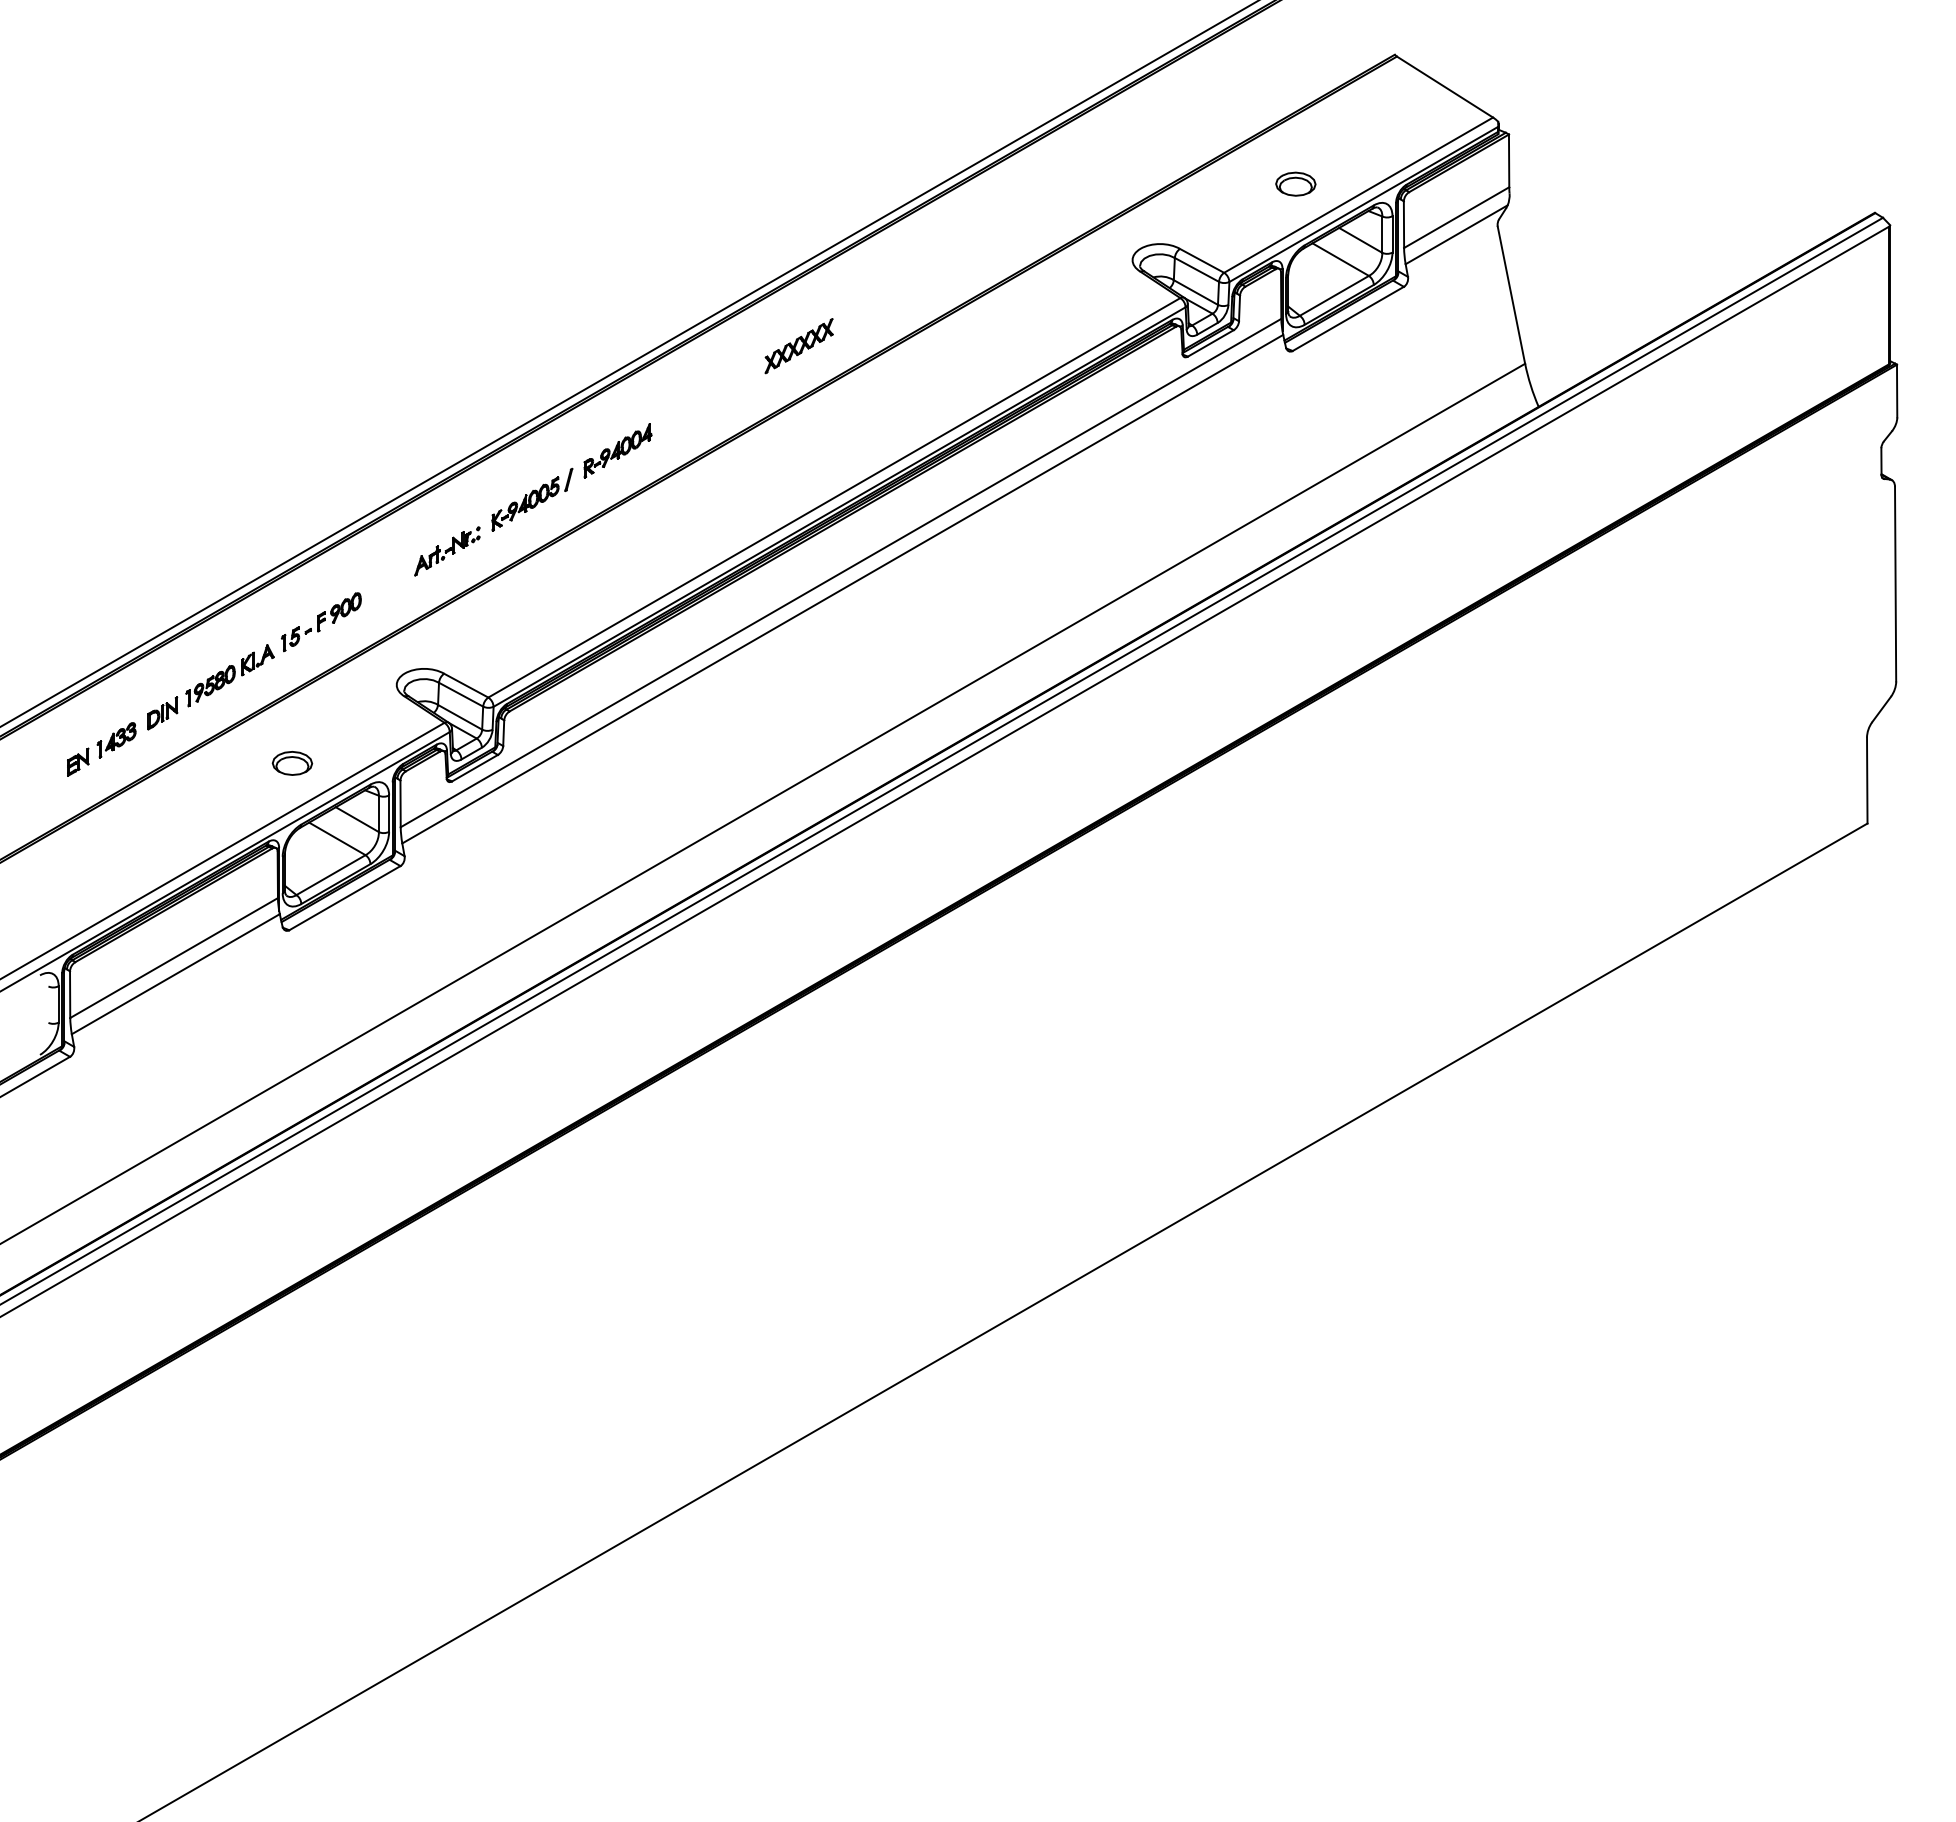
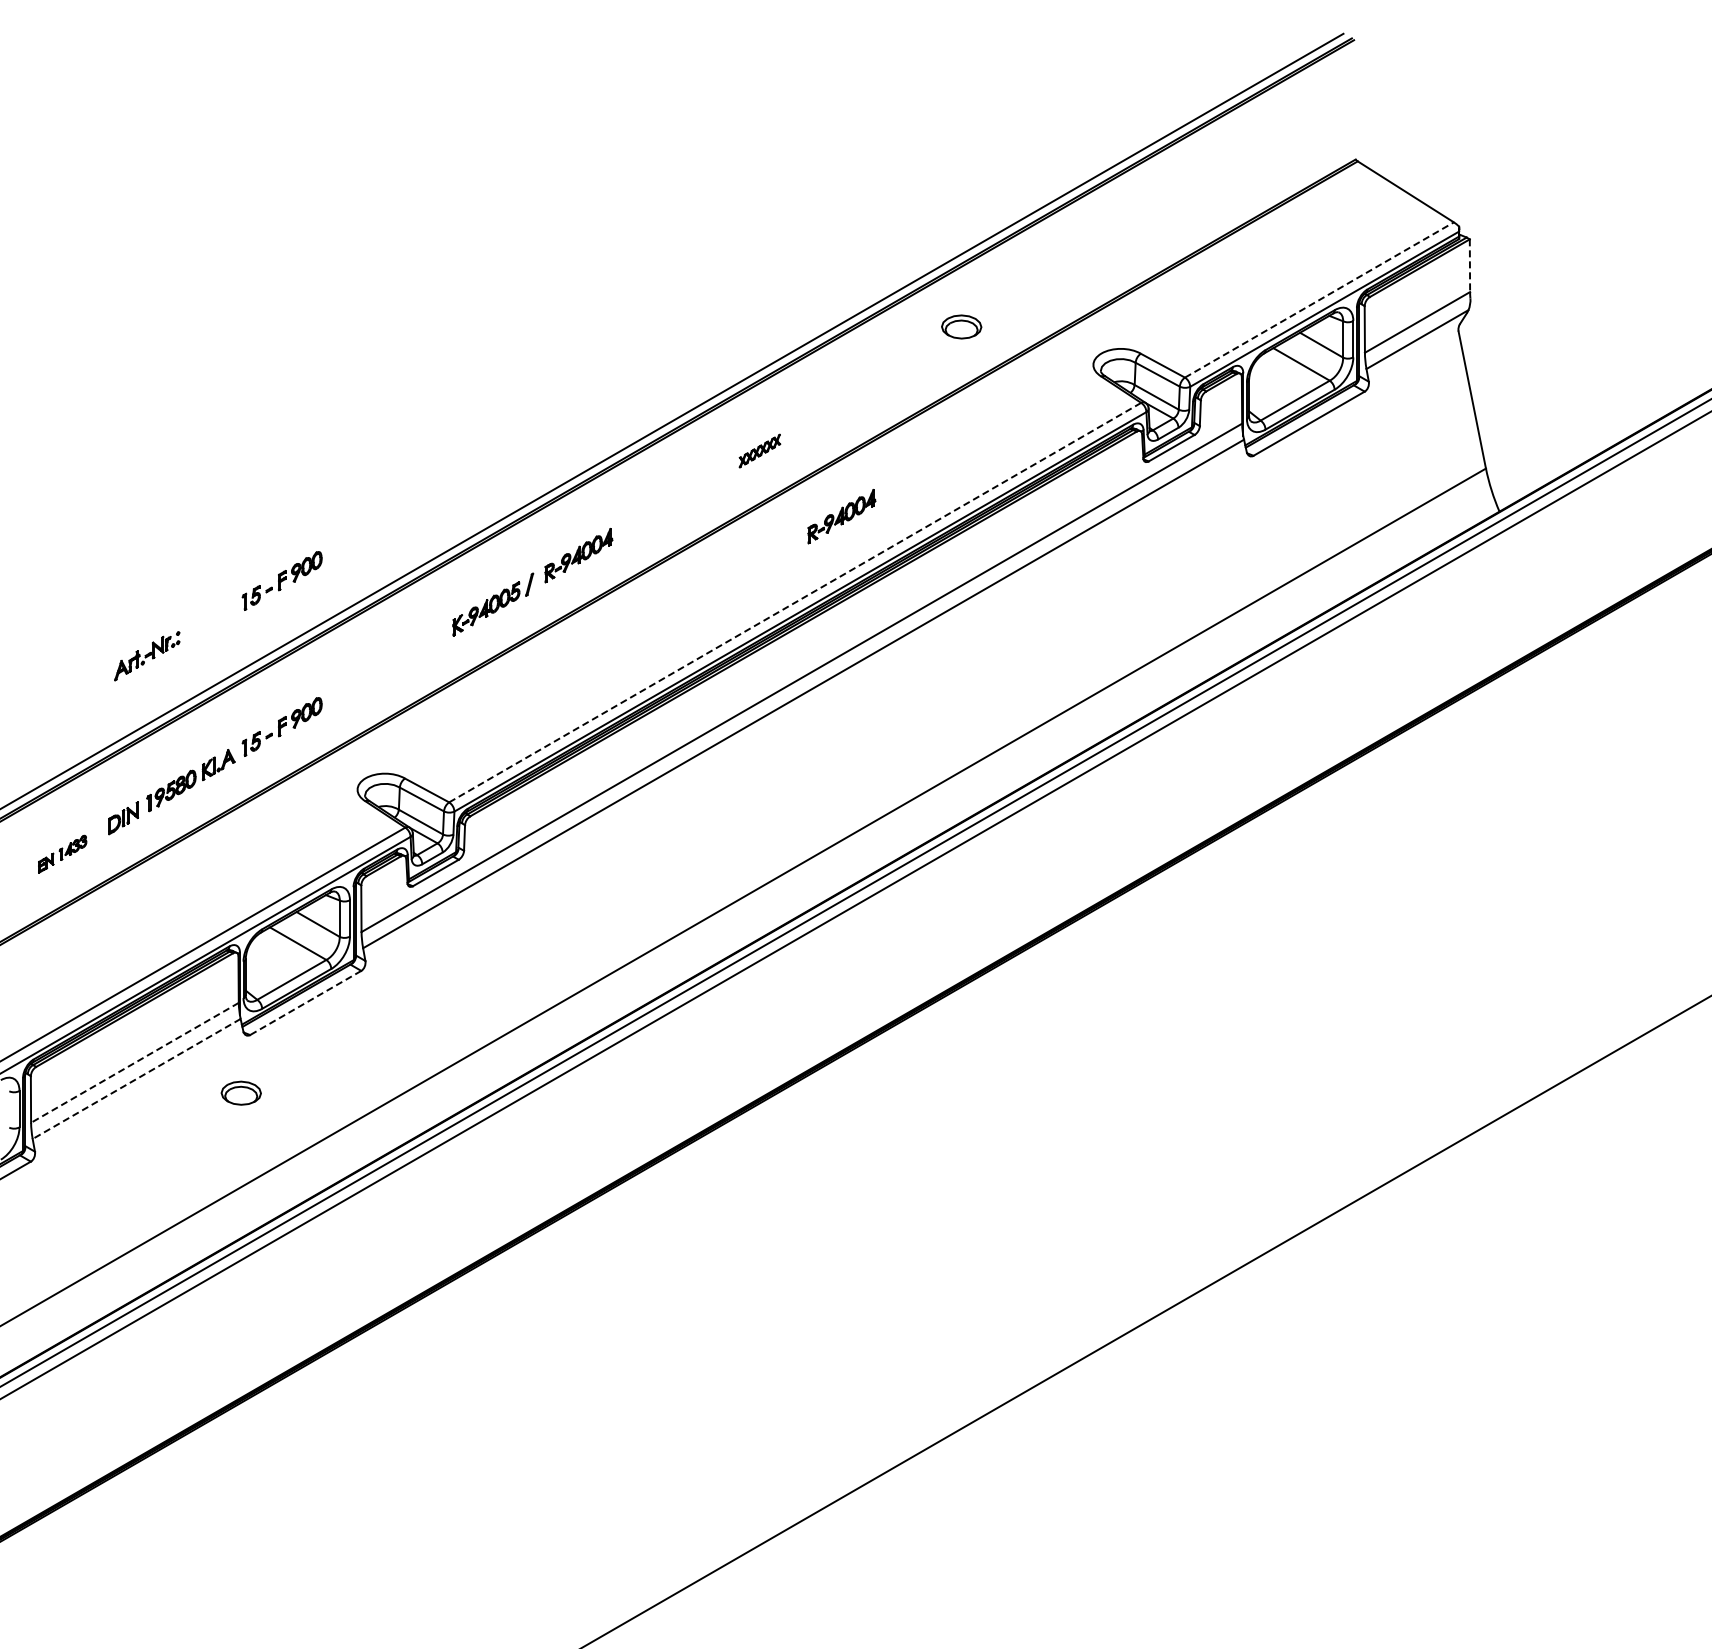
line: (1509, 161) -> (1470, 266), solid -> dashed
part: (1295, 183) -> (961, 326), moved
line: (1359, 194) -> (1320, 299), solid -> dashed
part: (798, 346) -> (759, 451), size x0.6
part: (880, 411) -> (841, 516), added
part: (321, 476) -> (282, 581), added
line: (834, 497) -> (795, 602), solid -> dashed
part: (447, 551) -> (147, 656), moved
part: (101, 749) -> (62, 854), size x0.7
part: (292, 763) -> (241, 1093), moved
line: (344, 898) -> (305, 1003), solid -> dashed
line: (174, 958) -> (135, 1063), solid -> dashed
line: (175, 974) -> (136, 1079), solid -> dashed

